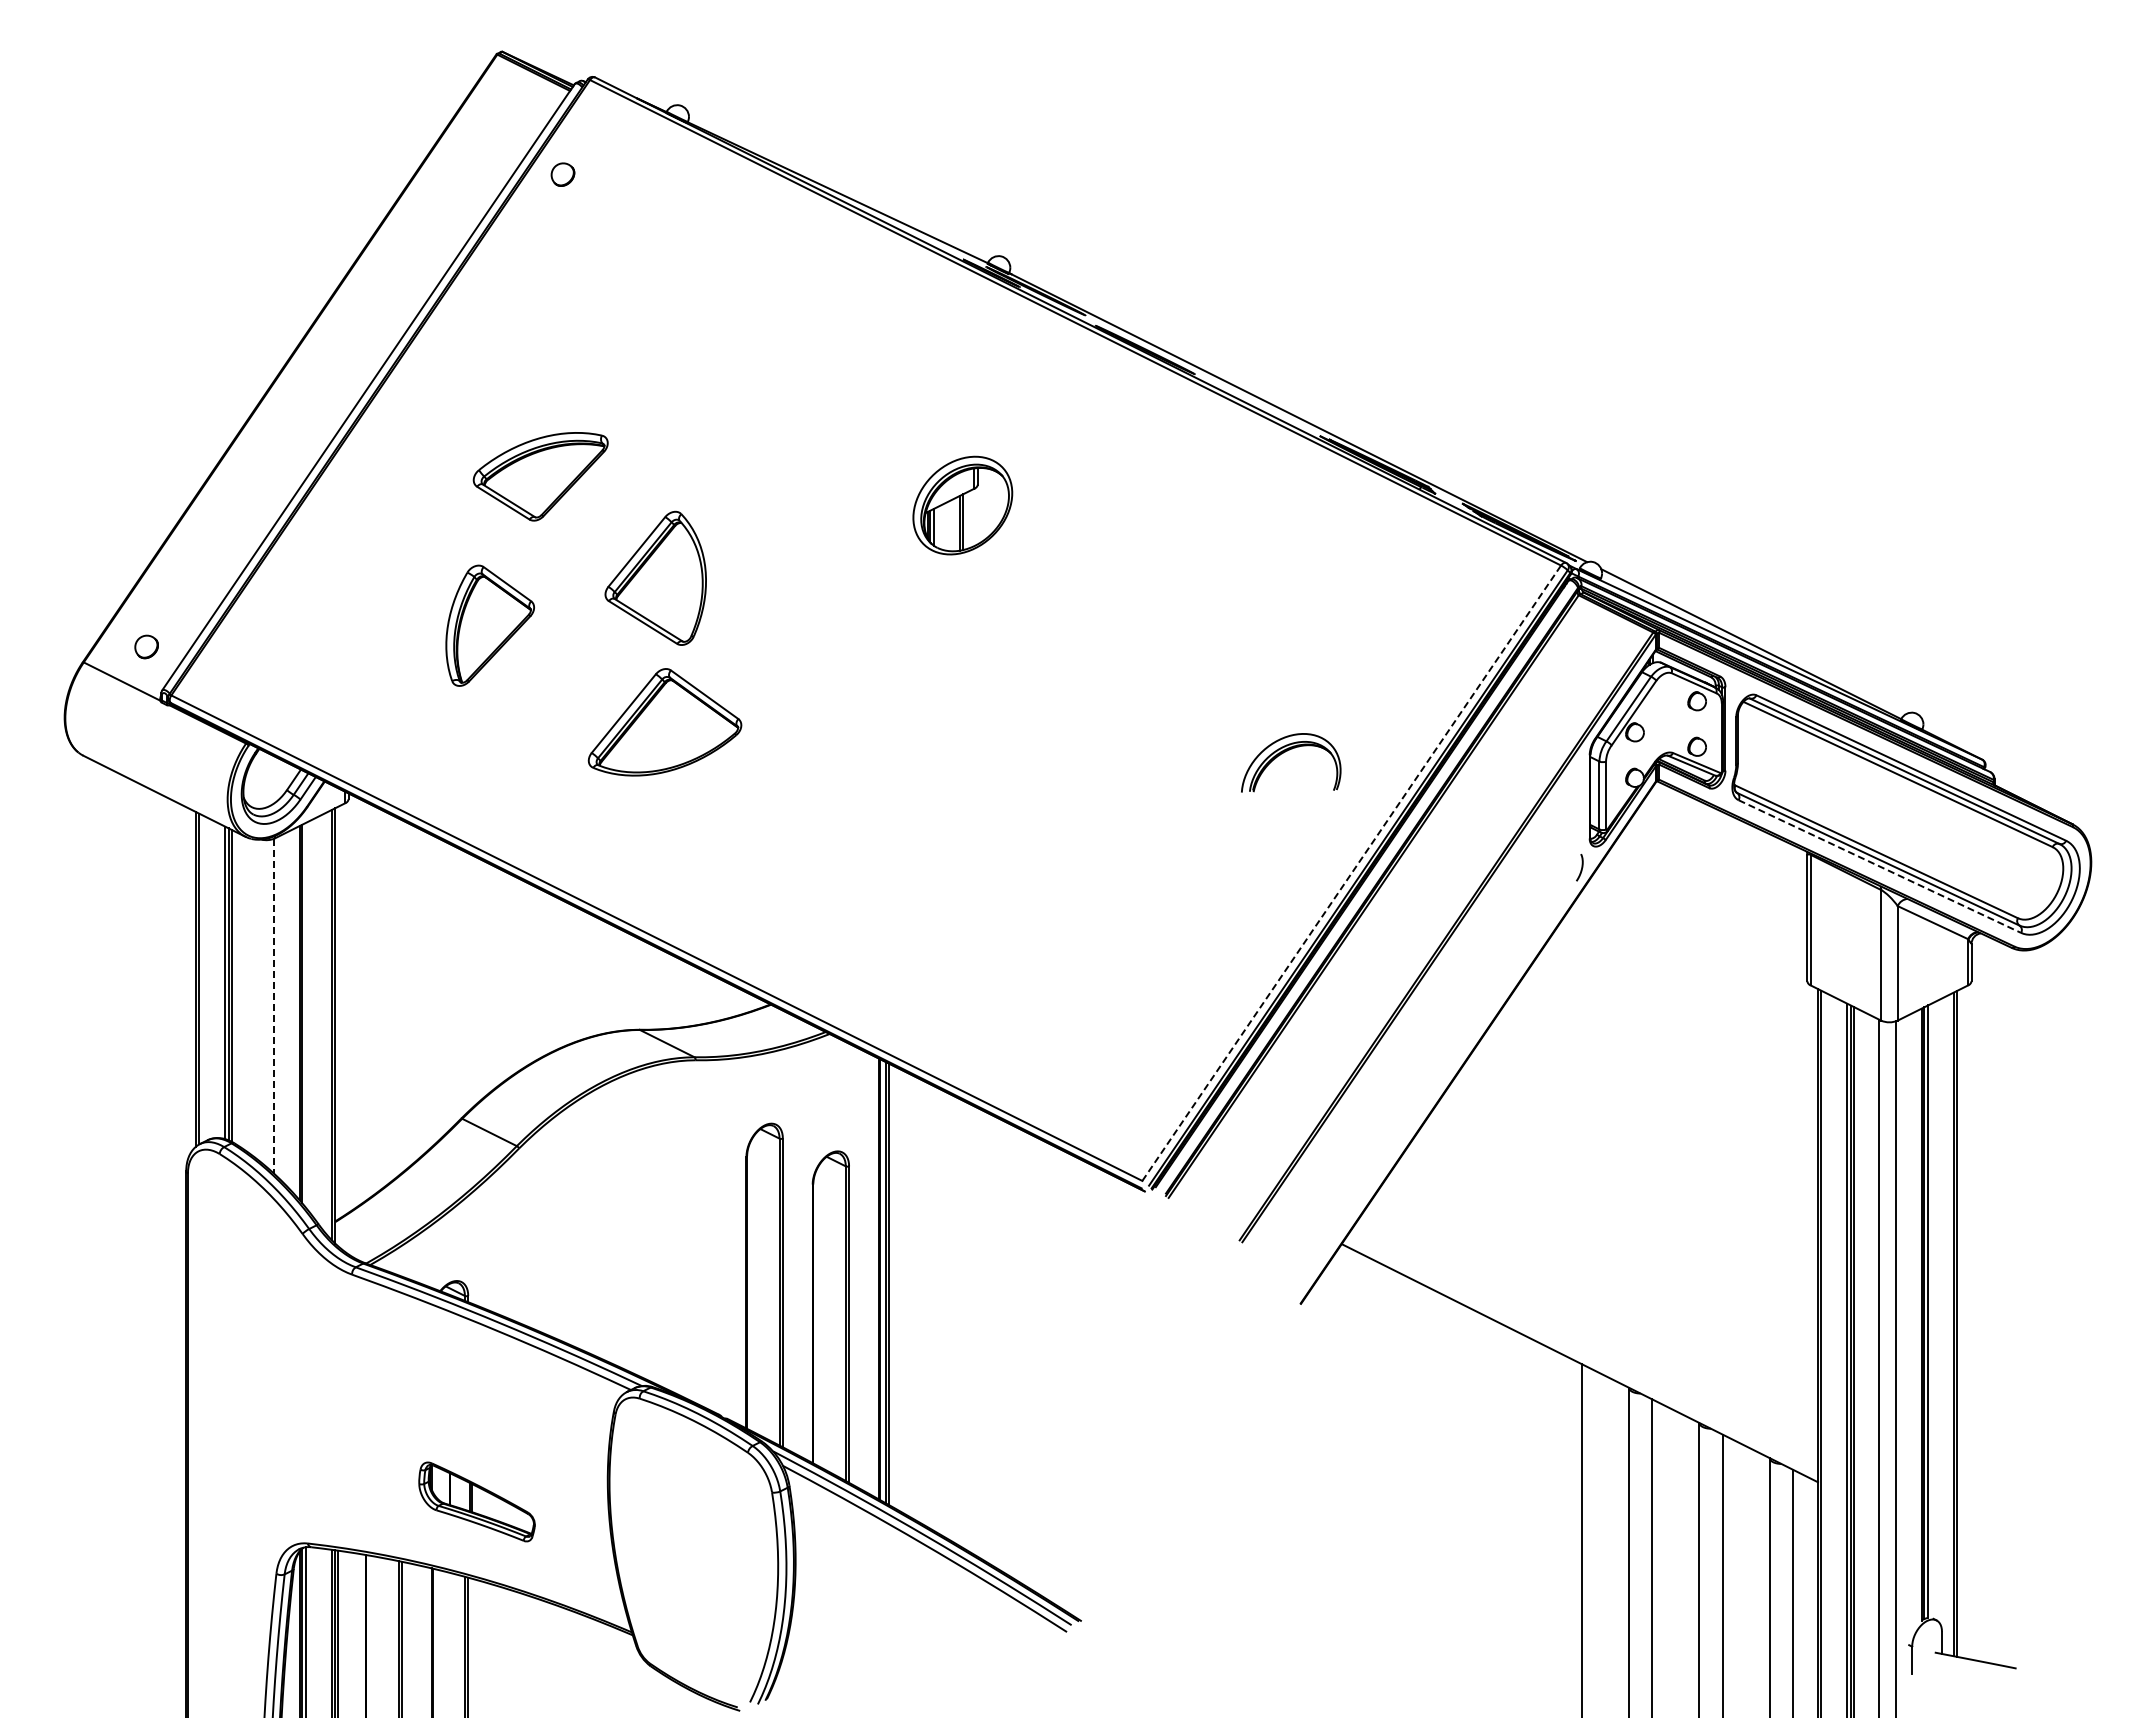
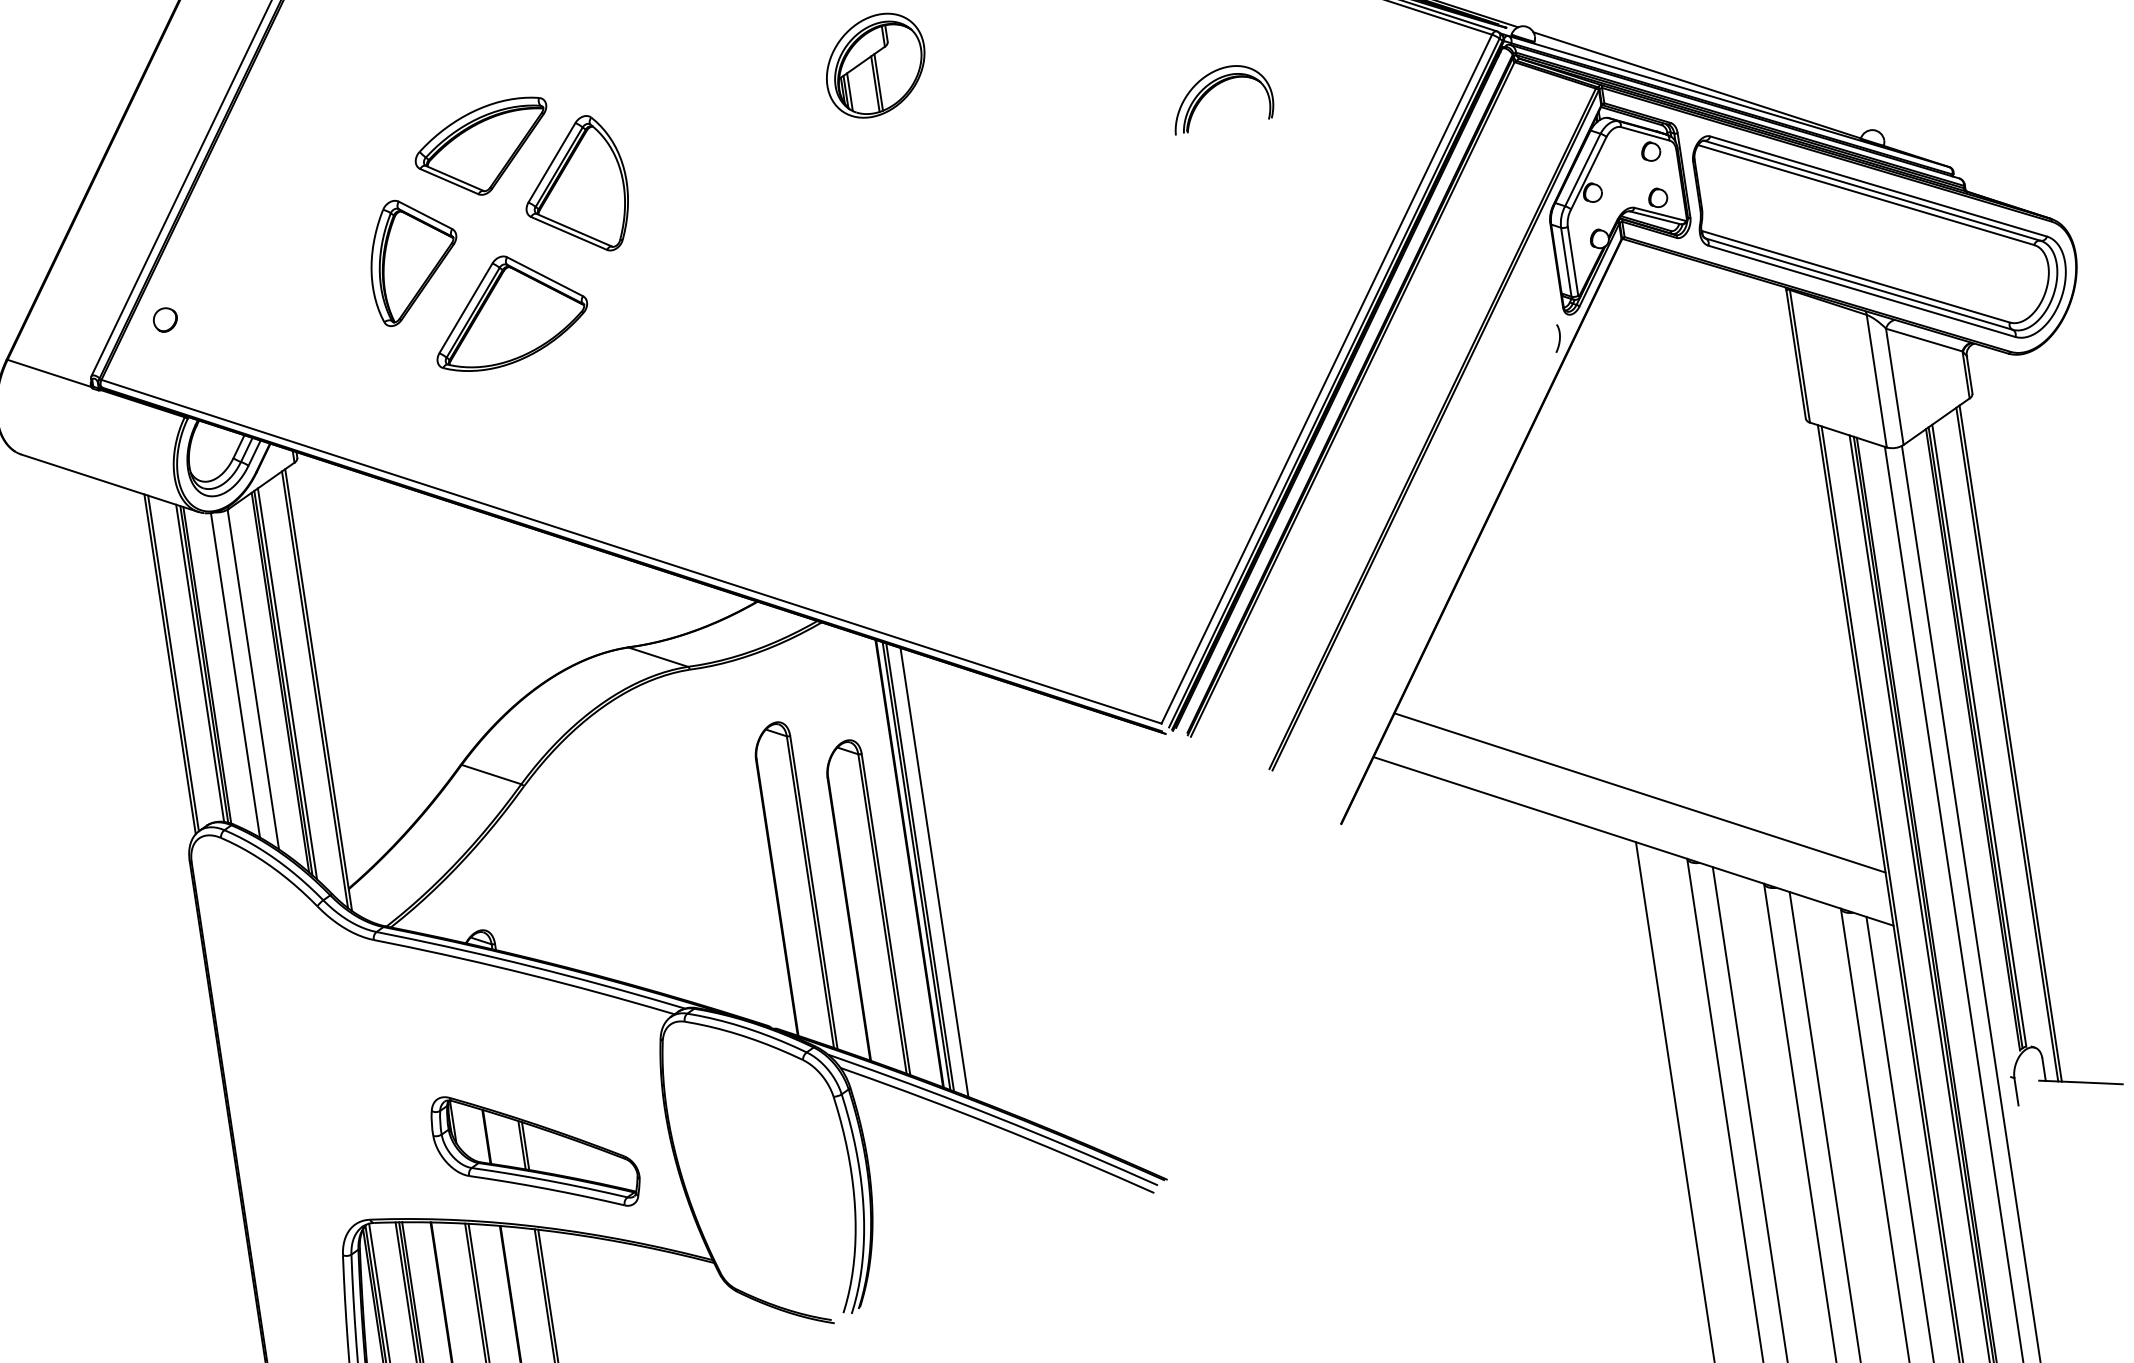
part: (540, 476) -> (483, 148), moved
part: (146, 646) -> (165, 319), moved
part: (664, 722) -> (508, 311), moved
part: (1285, 752) -> (1214, 88), moved
line: (1880, 866) -> (1862, 291), dashed -> solid
line: (1351, 872) -> (1326, 378), dashed -> solid
line: (257, 999) -> (235, 675), added
line: (273, 1006) -> (252, 679), dashed -> solid
line: (306, 1015) -> (287, 683), added
line: (901, 1291) -> (934, 872), added
line: (1593, 1317) -> (1640, 792), added
part: (476, 1501) -> (534, 1151), size x1.67

